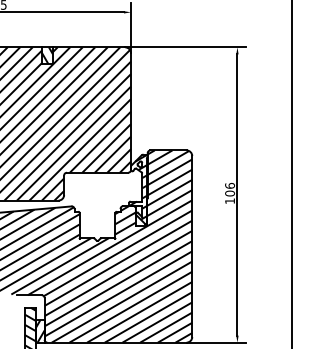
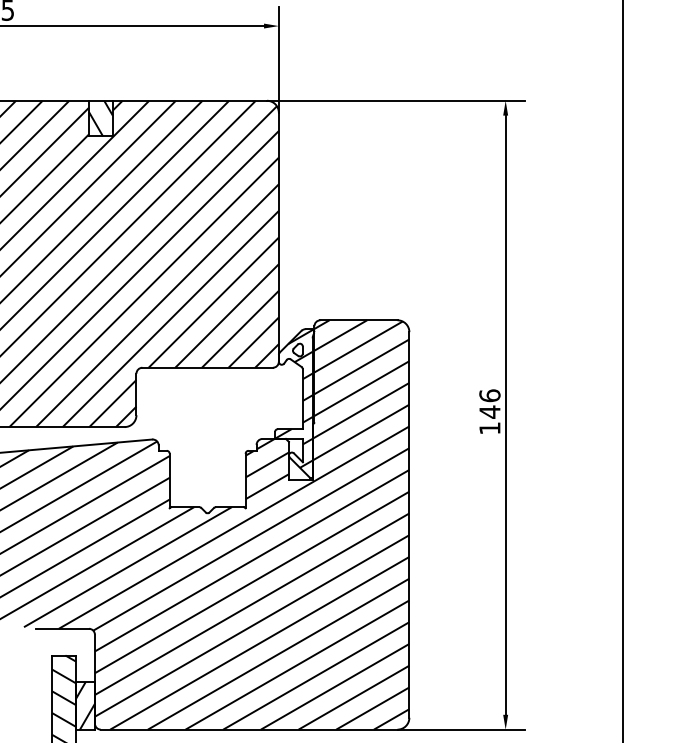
text: (230, 193) -> (490, 411), 106 -> 146

